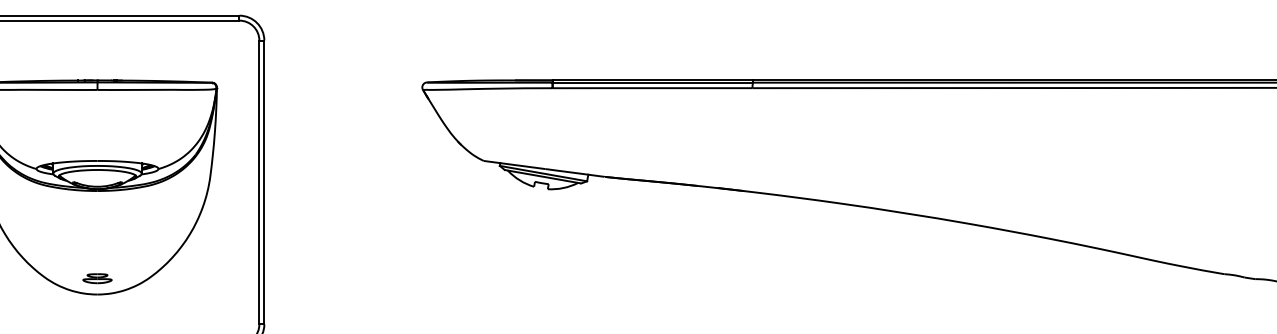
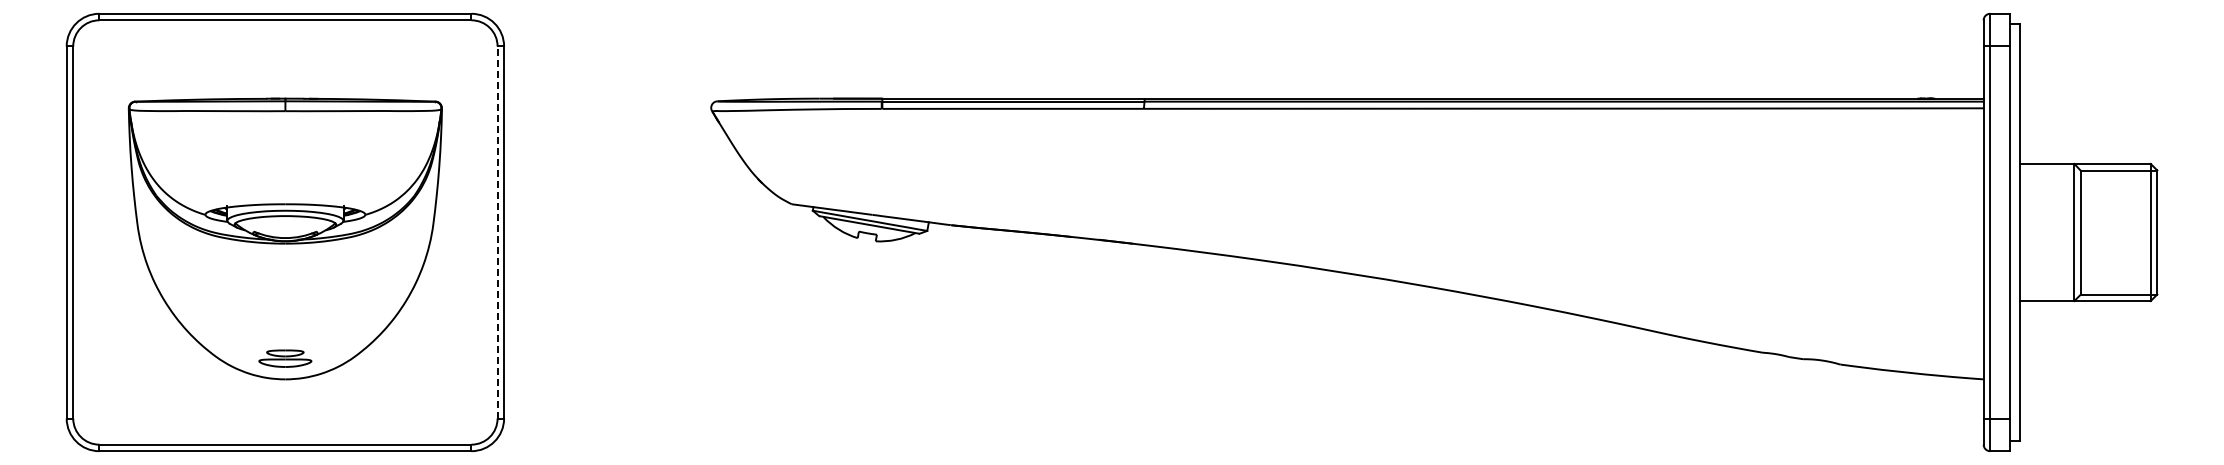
line: (259, 181) -> (497, 231), solid -> dashed
part: (97, 278) -> (285, 358), size x1.4

